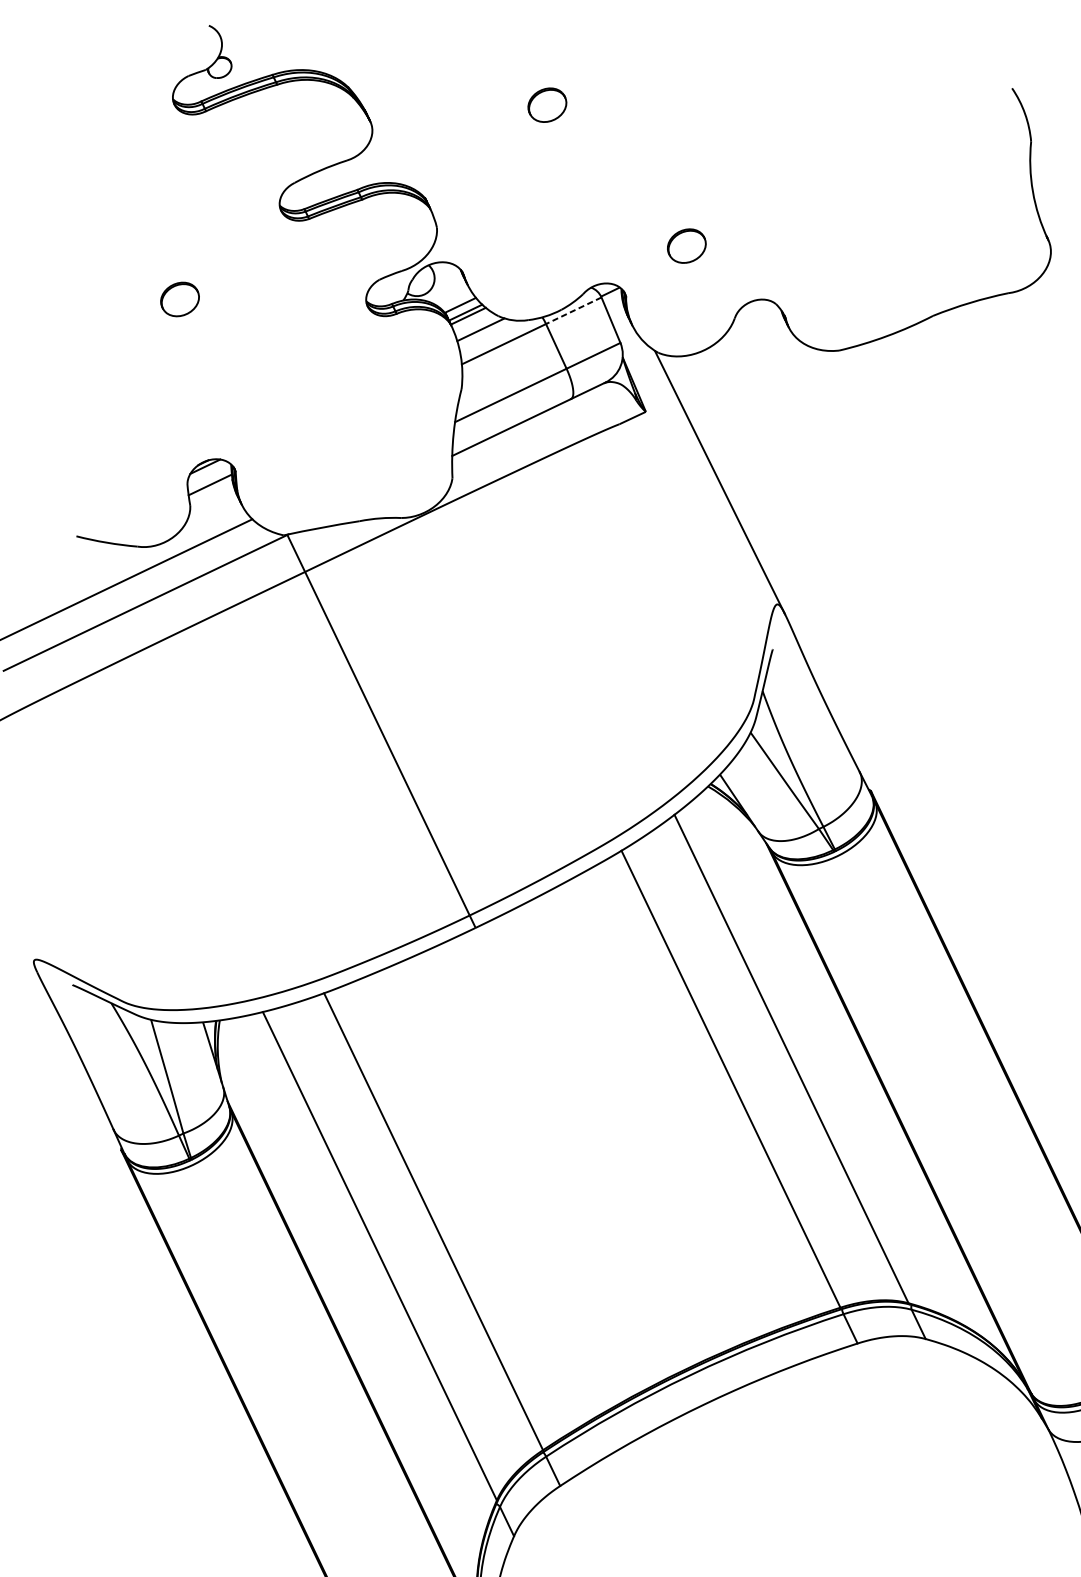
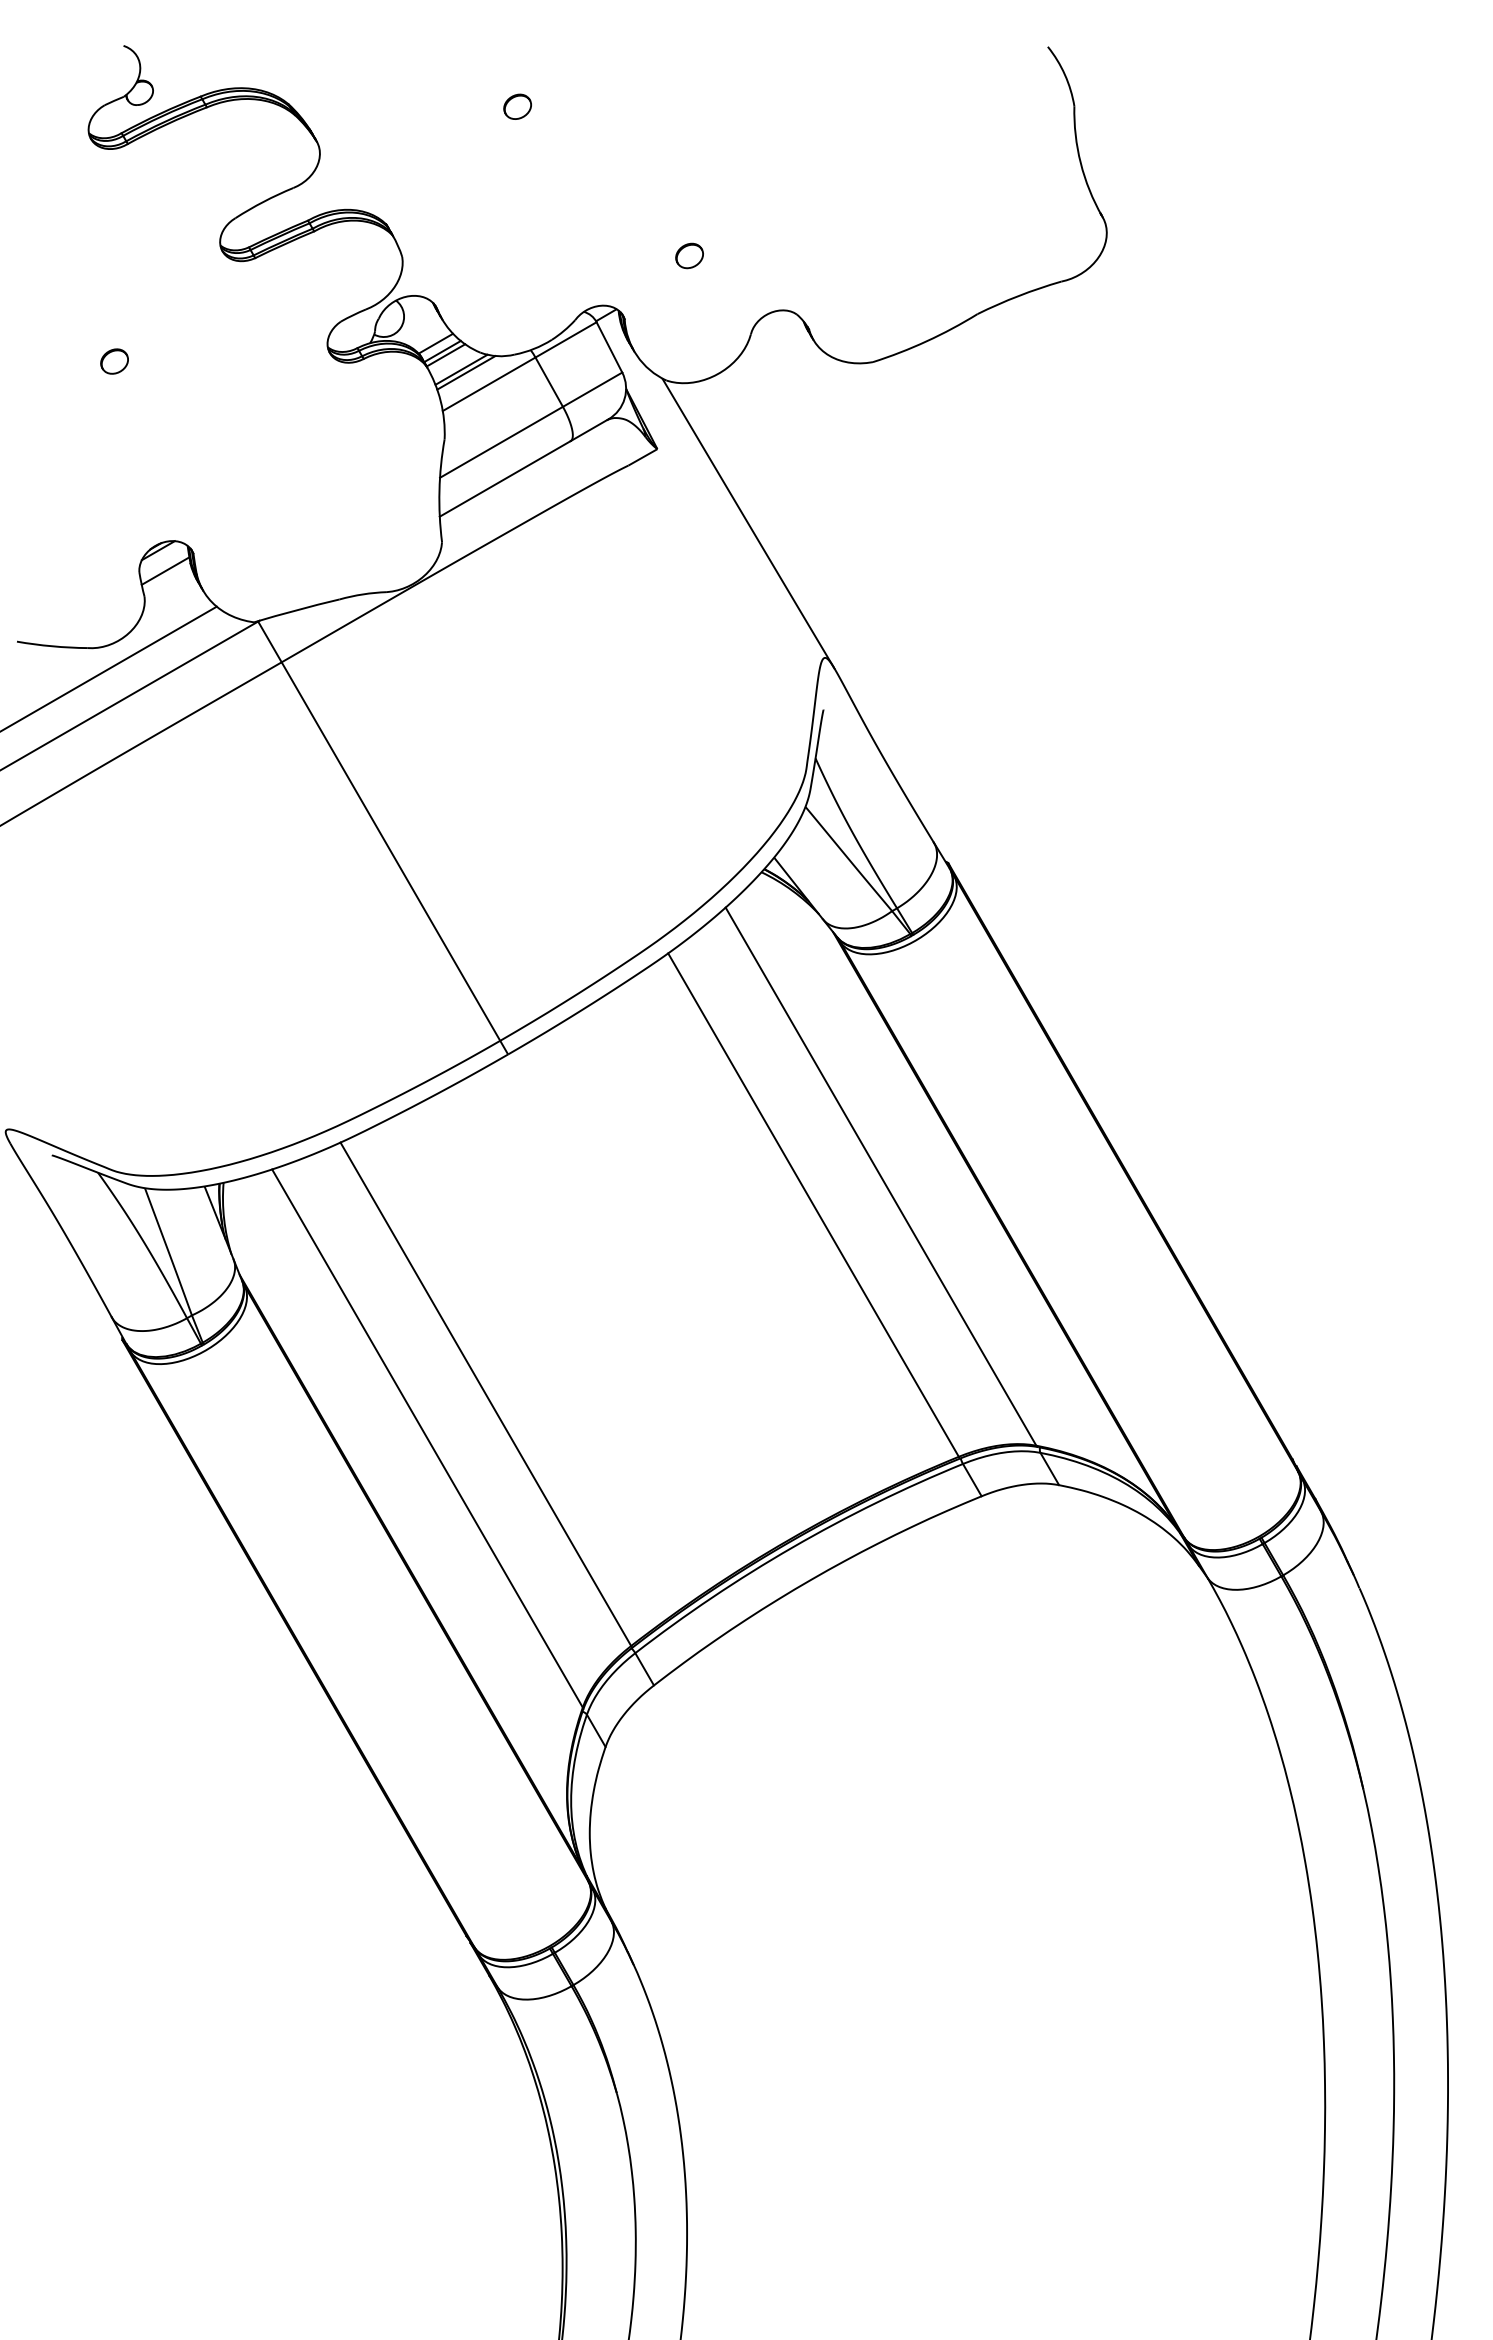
part: (547, 104) -> (517, 106), size x0.62
part: (686, 245) -> (689, 255), size x0.62
part: (179, 299) -> (114, 361), size x0.62
line: (573, 311) -> (565, 340), dashed -> solid
line: (485, 332) -> (466, 372), added

